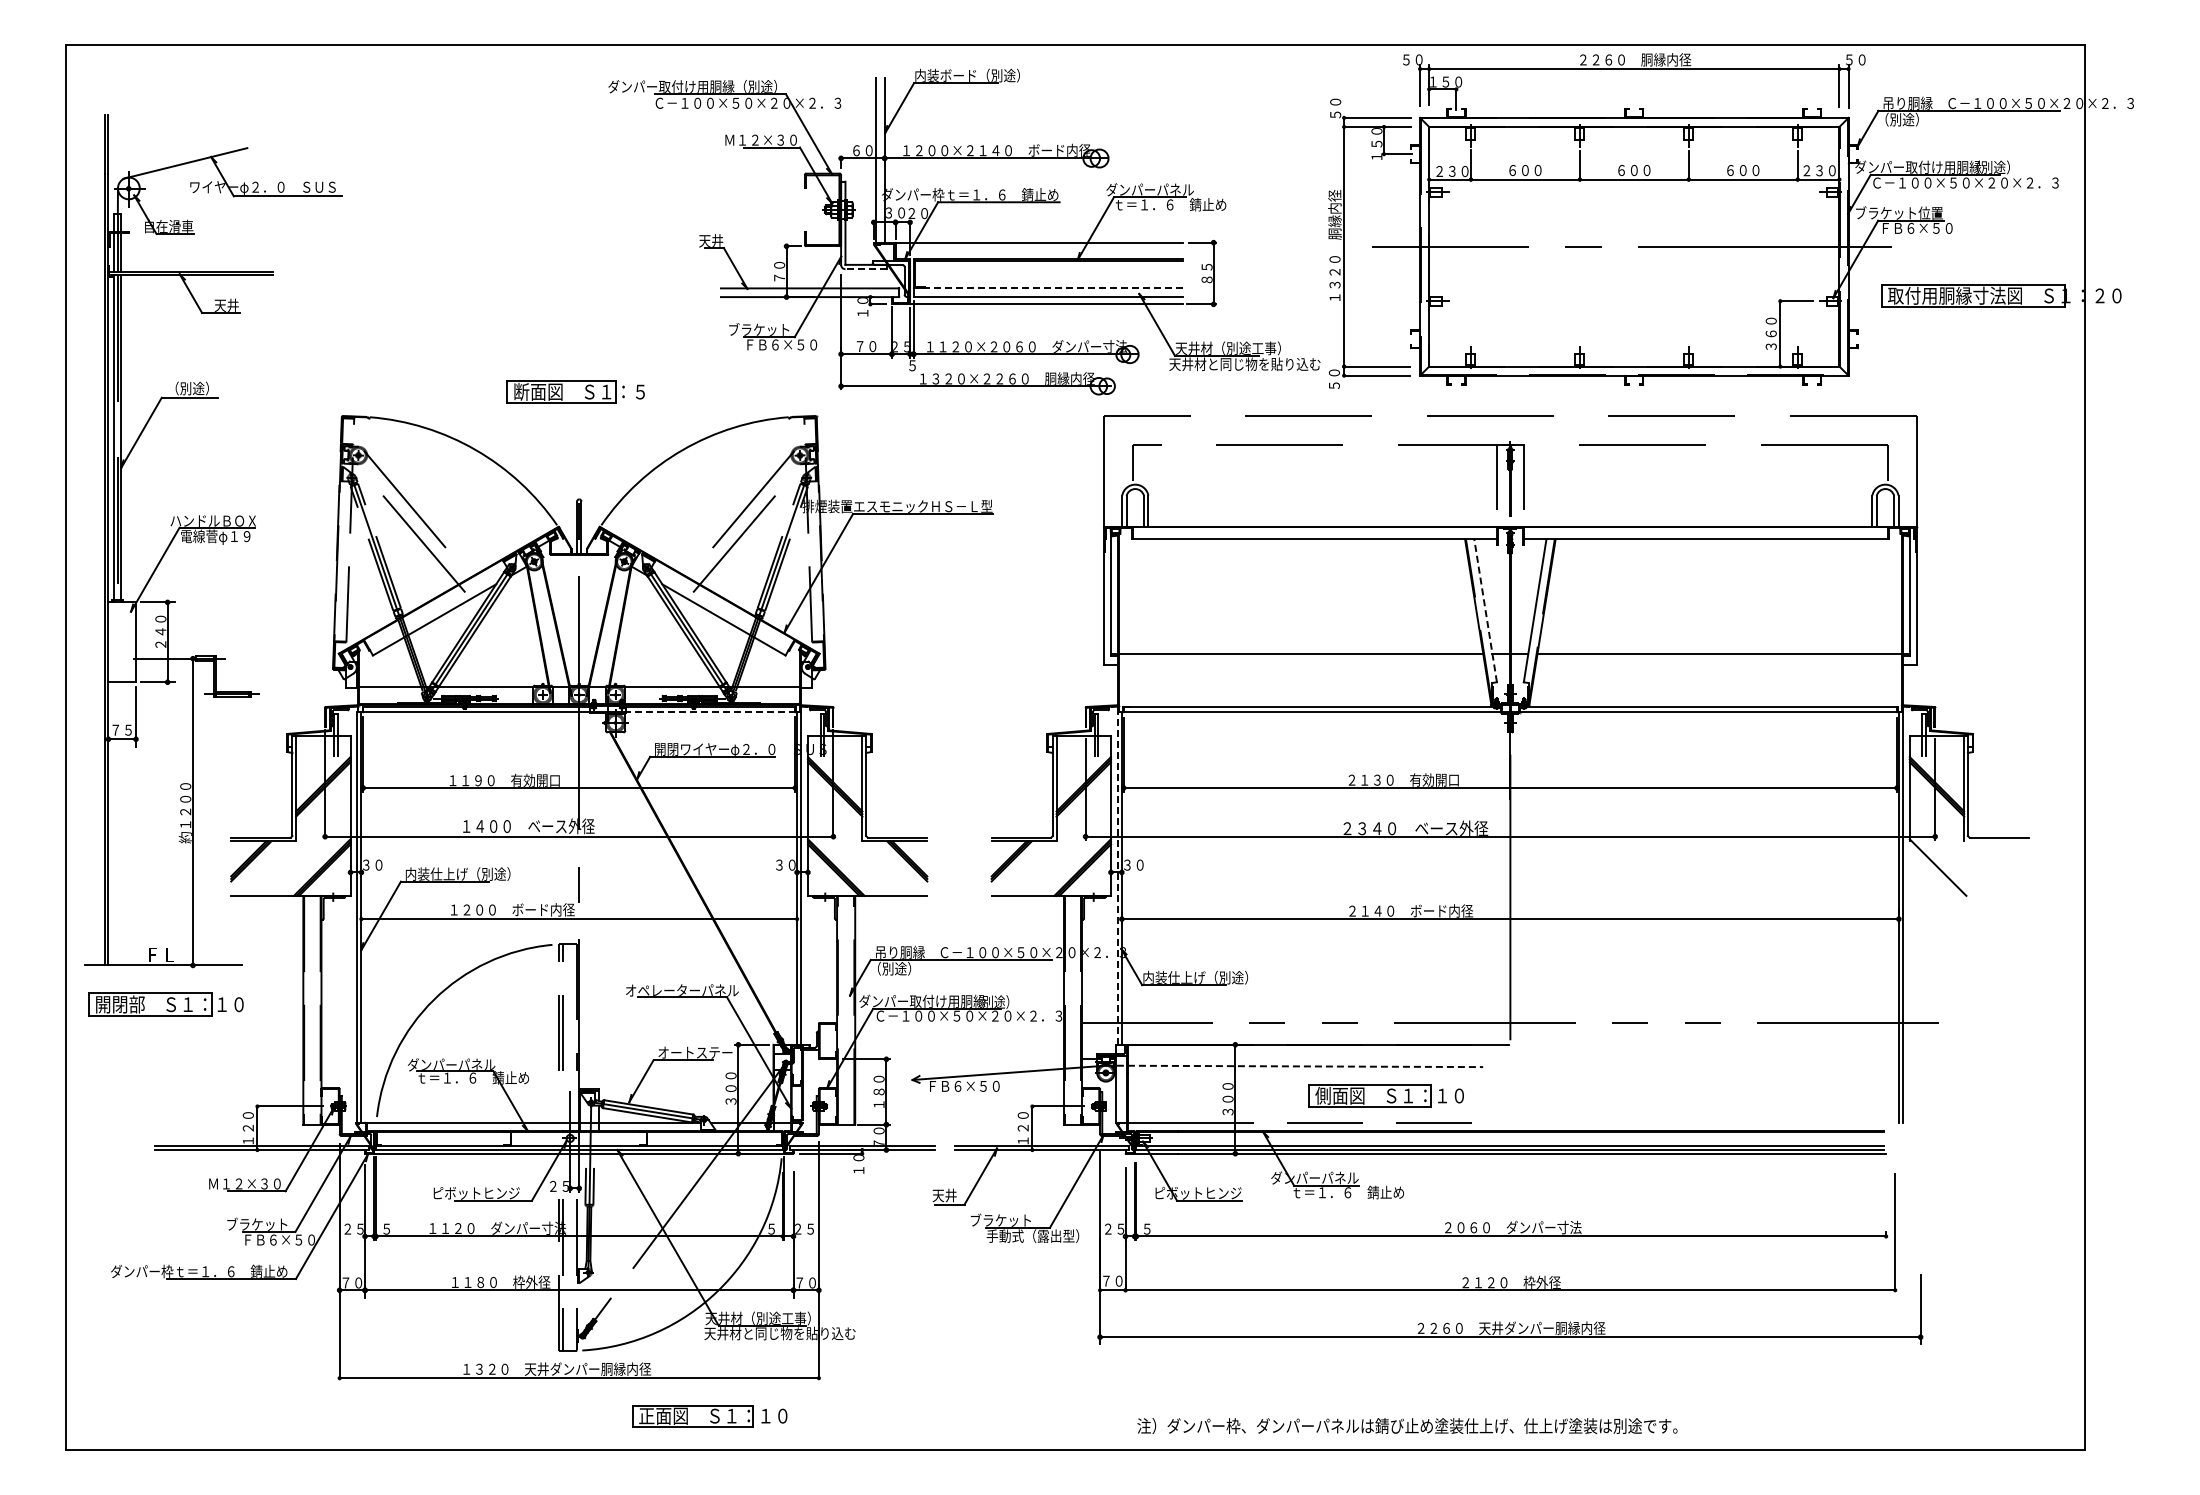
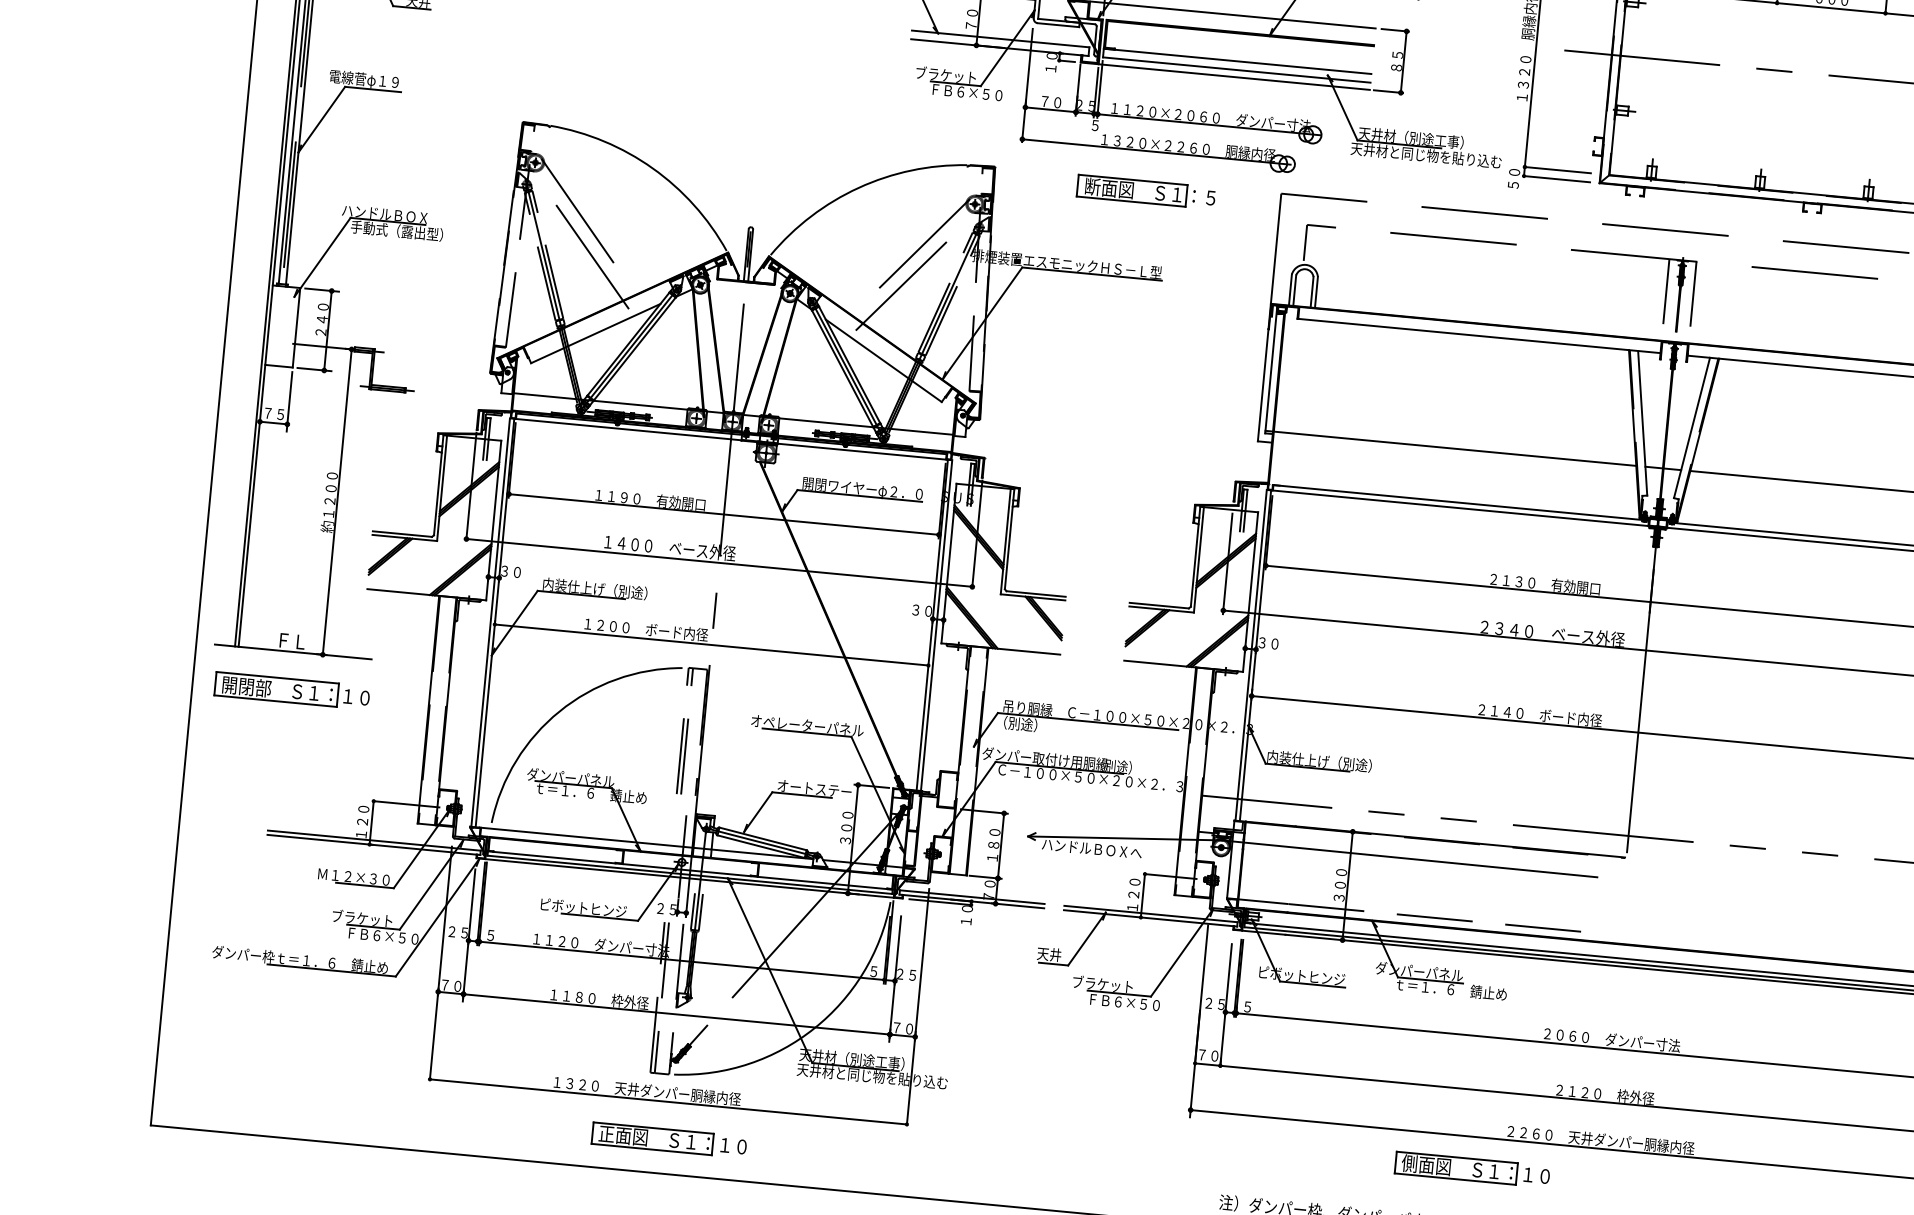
line: (866, 269) -> (1058, 25), dashed -> solid
line: (1047, 288) -> (1236, 61), dashed -> solid
text: (179, 388) -> (363, 79), （別途） -> 電線菅φ１９
part: (575, 391) -> (1146, 191), moved
text: (226, 536) -> (396, 230), 電線菅φ１９ -> 手動式（露出型）
line: (1485, 610) -> (1642, 423), dashed -> solid
line: (711, 712) -> (862, 451), dashed -> solid
line: (1117, 878) -> (1251, 655), dashed -> solid
line: (1294, 1066) -> (1409, 858), dashed -> solid
text: (977, 1086) -> (1092, 849), ＦＢ６×５０ -> ハンドルＢＯＸへ
part: (1385, 1095) -> (1471, 1169), moved
text: (1032, 1235) -> (1132, 1002), 手動式（露出型） -> ＦＢ６×５０
part: (709, 1416) -> (669, 1140), moved

